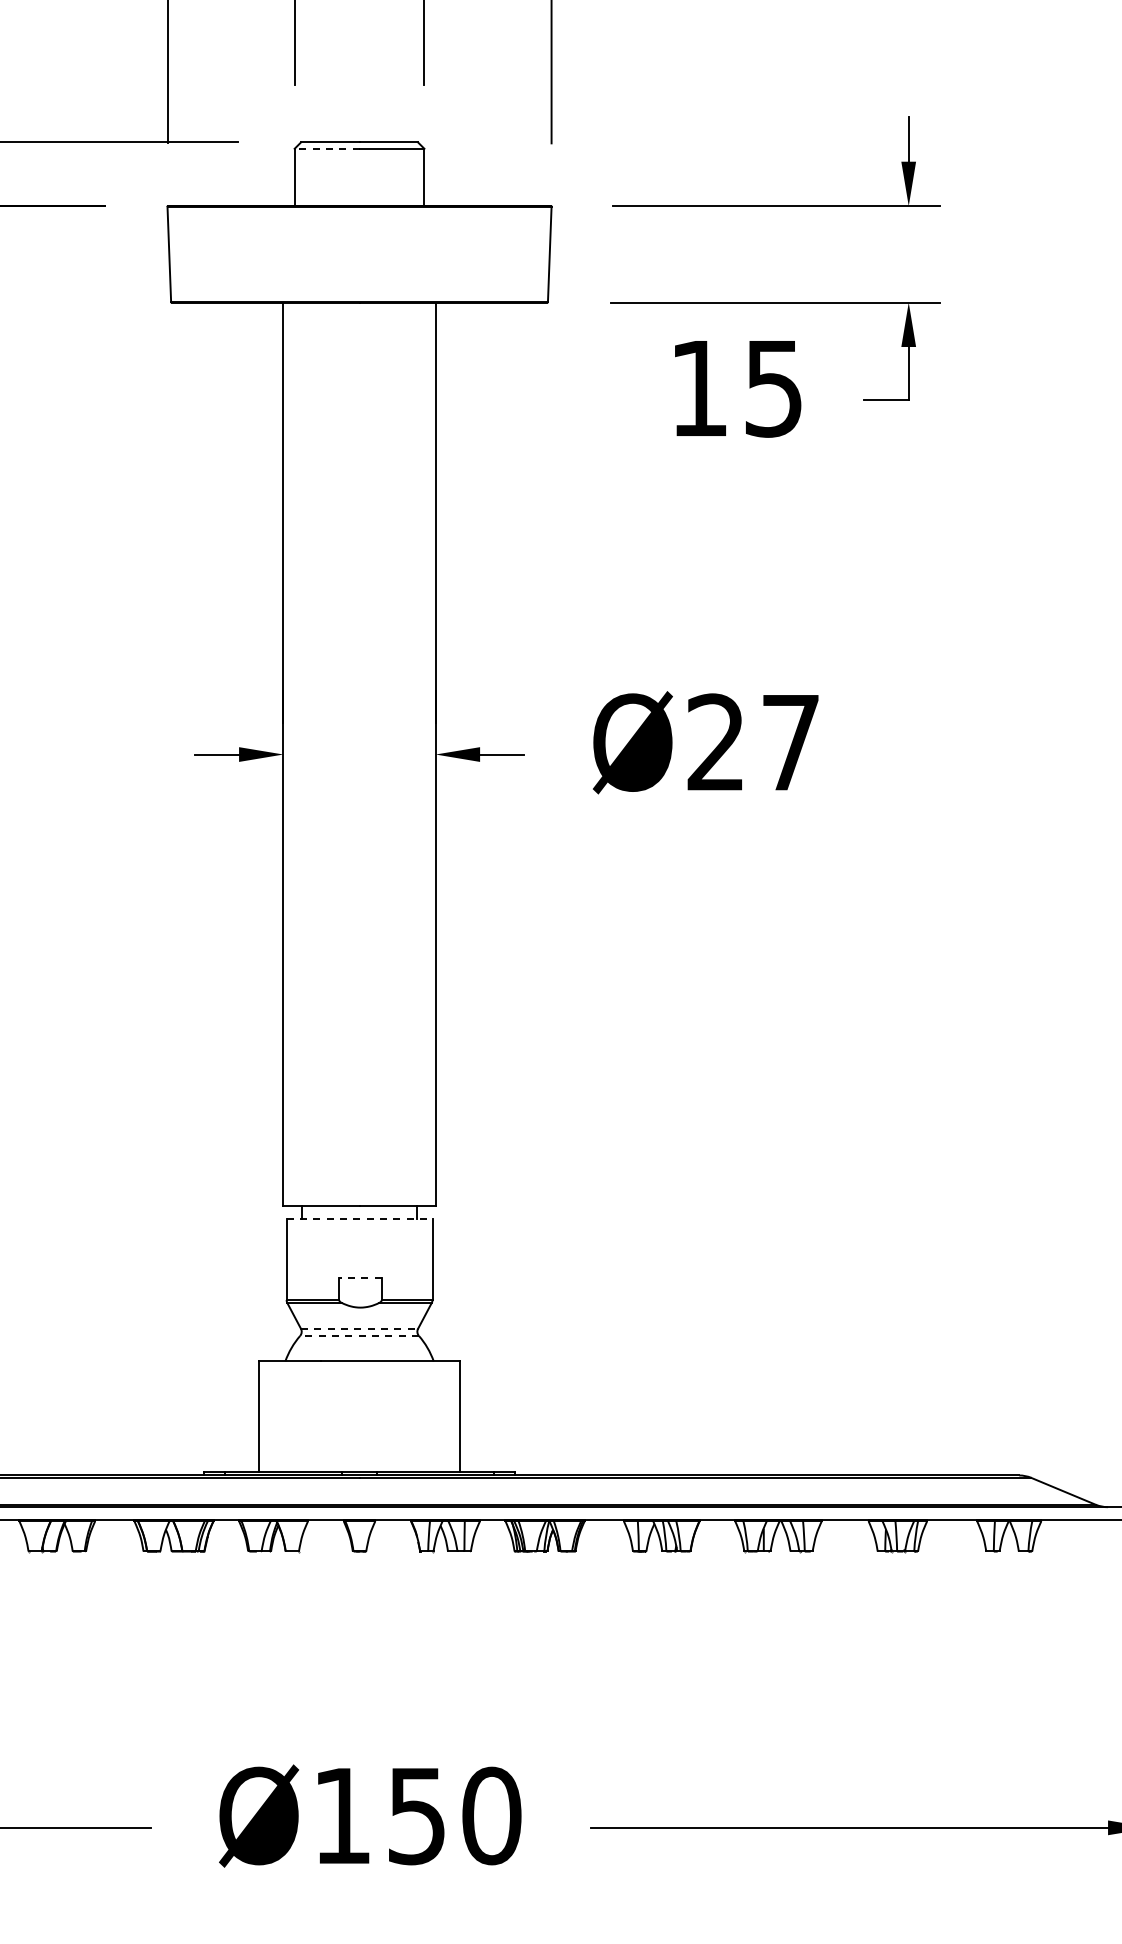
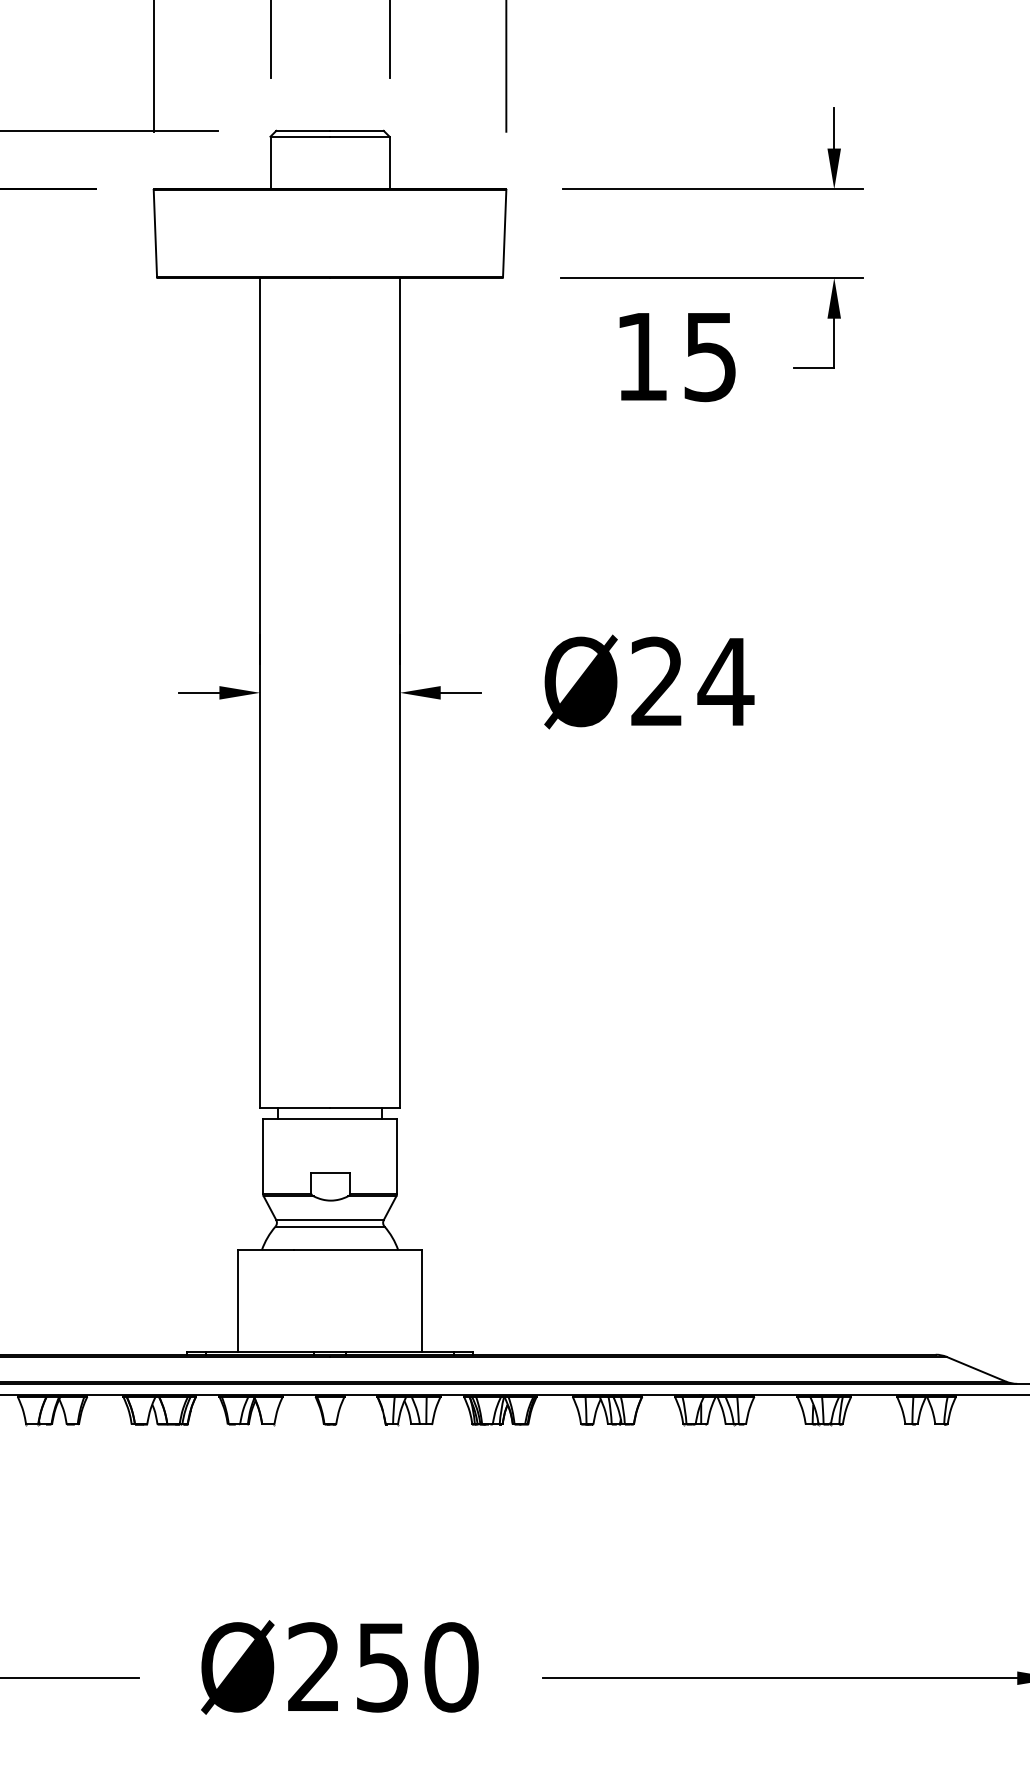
line: (326, 148) -> (299, 136), dashed -> solid
text: (790, 742) -> (725, 681), Ø27 -> Ø24
line: (359, 1219) -> (330, 1119), dashed -> solid
line: (360, 1277) -> (330, 1172), dashed -> solid
line: (359, 1328) -> (330, 1219), dashed -> solid
line: (359, 1335) -> (330, 1226), dashed -> solid
text: (341, 1814) -> (313, 1665), Ø150 -> Ø250

